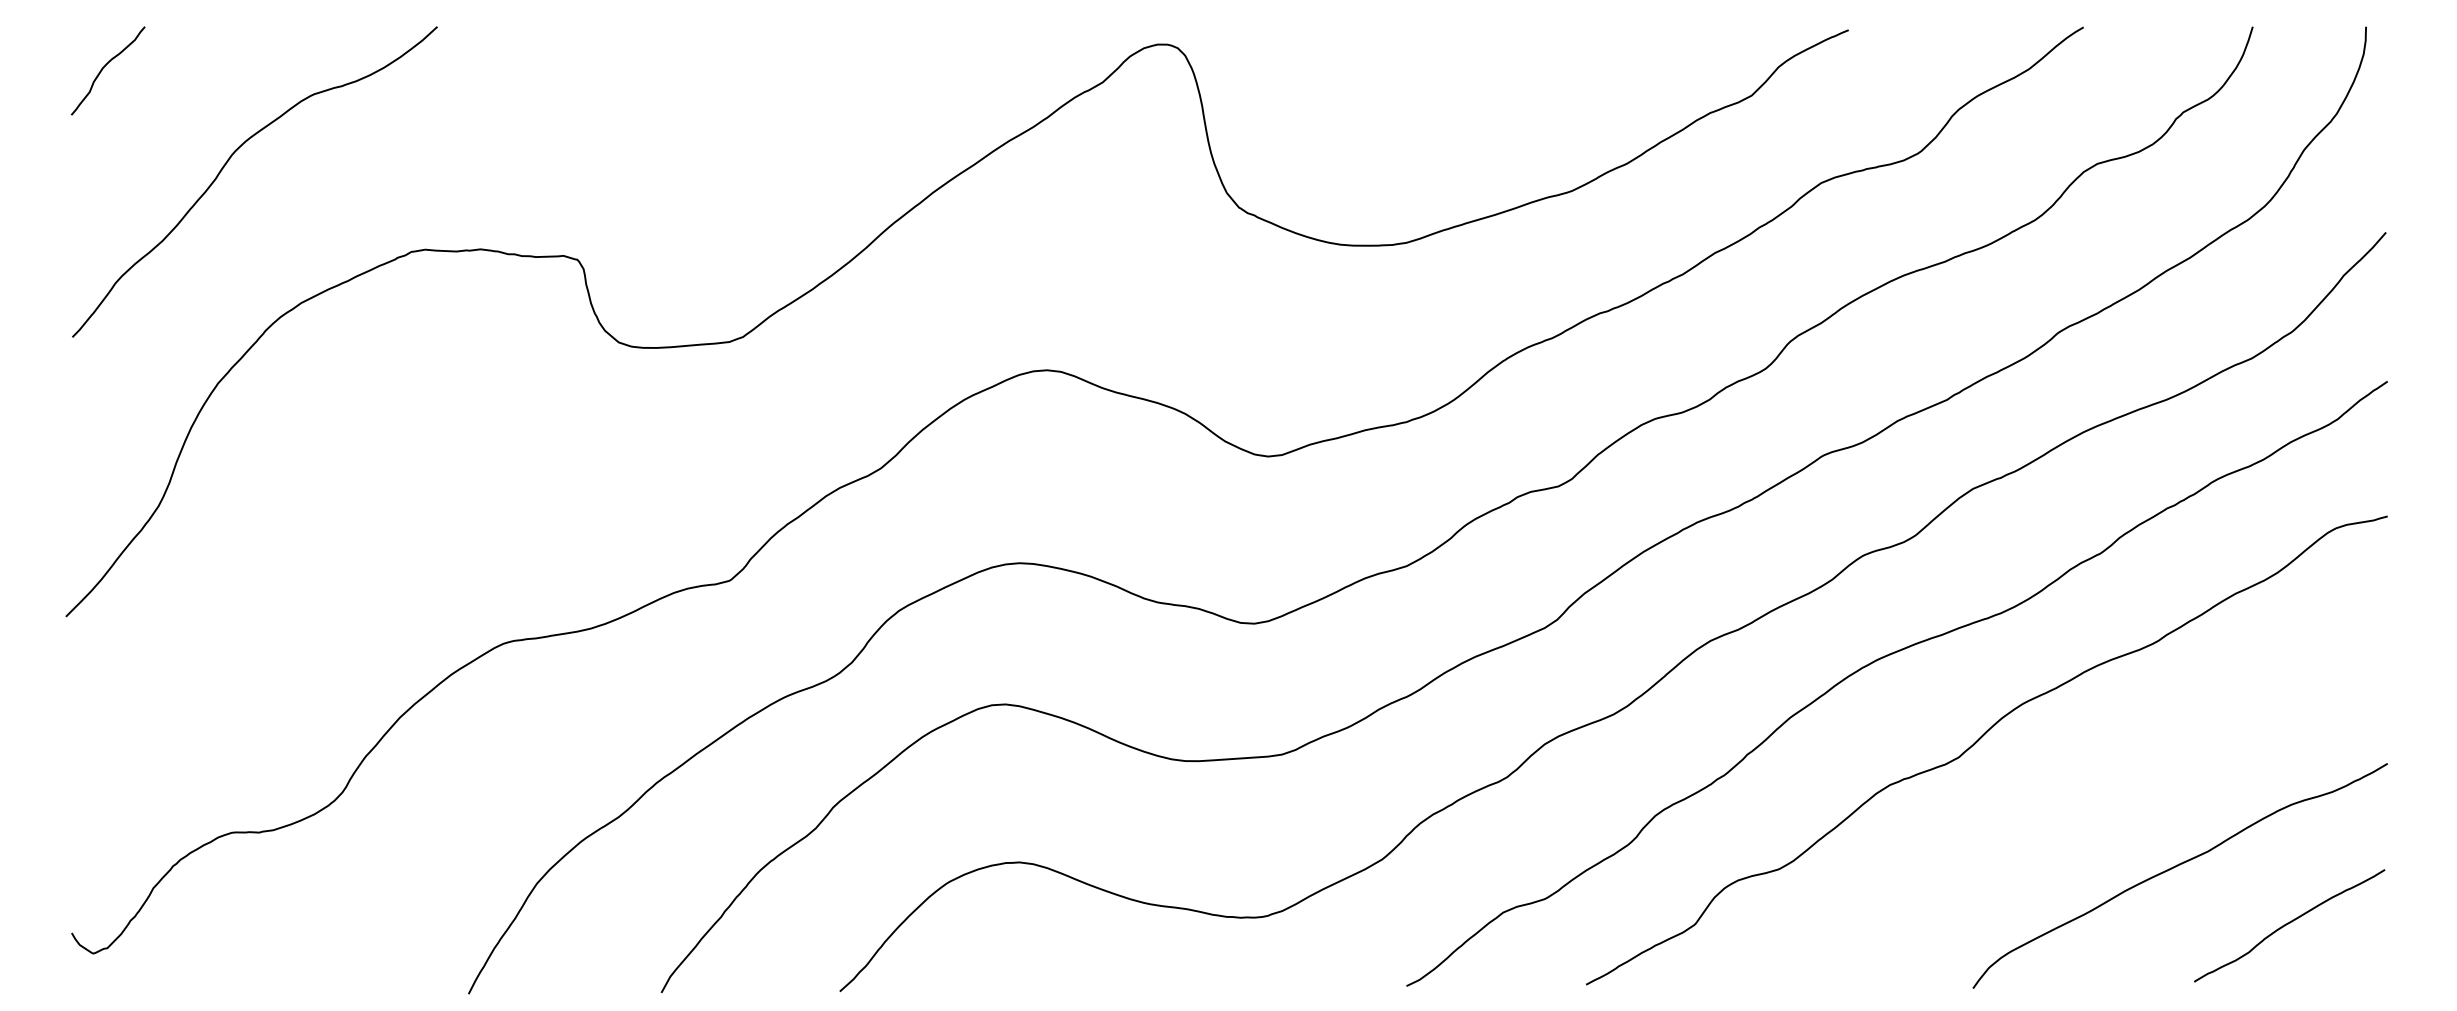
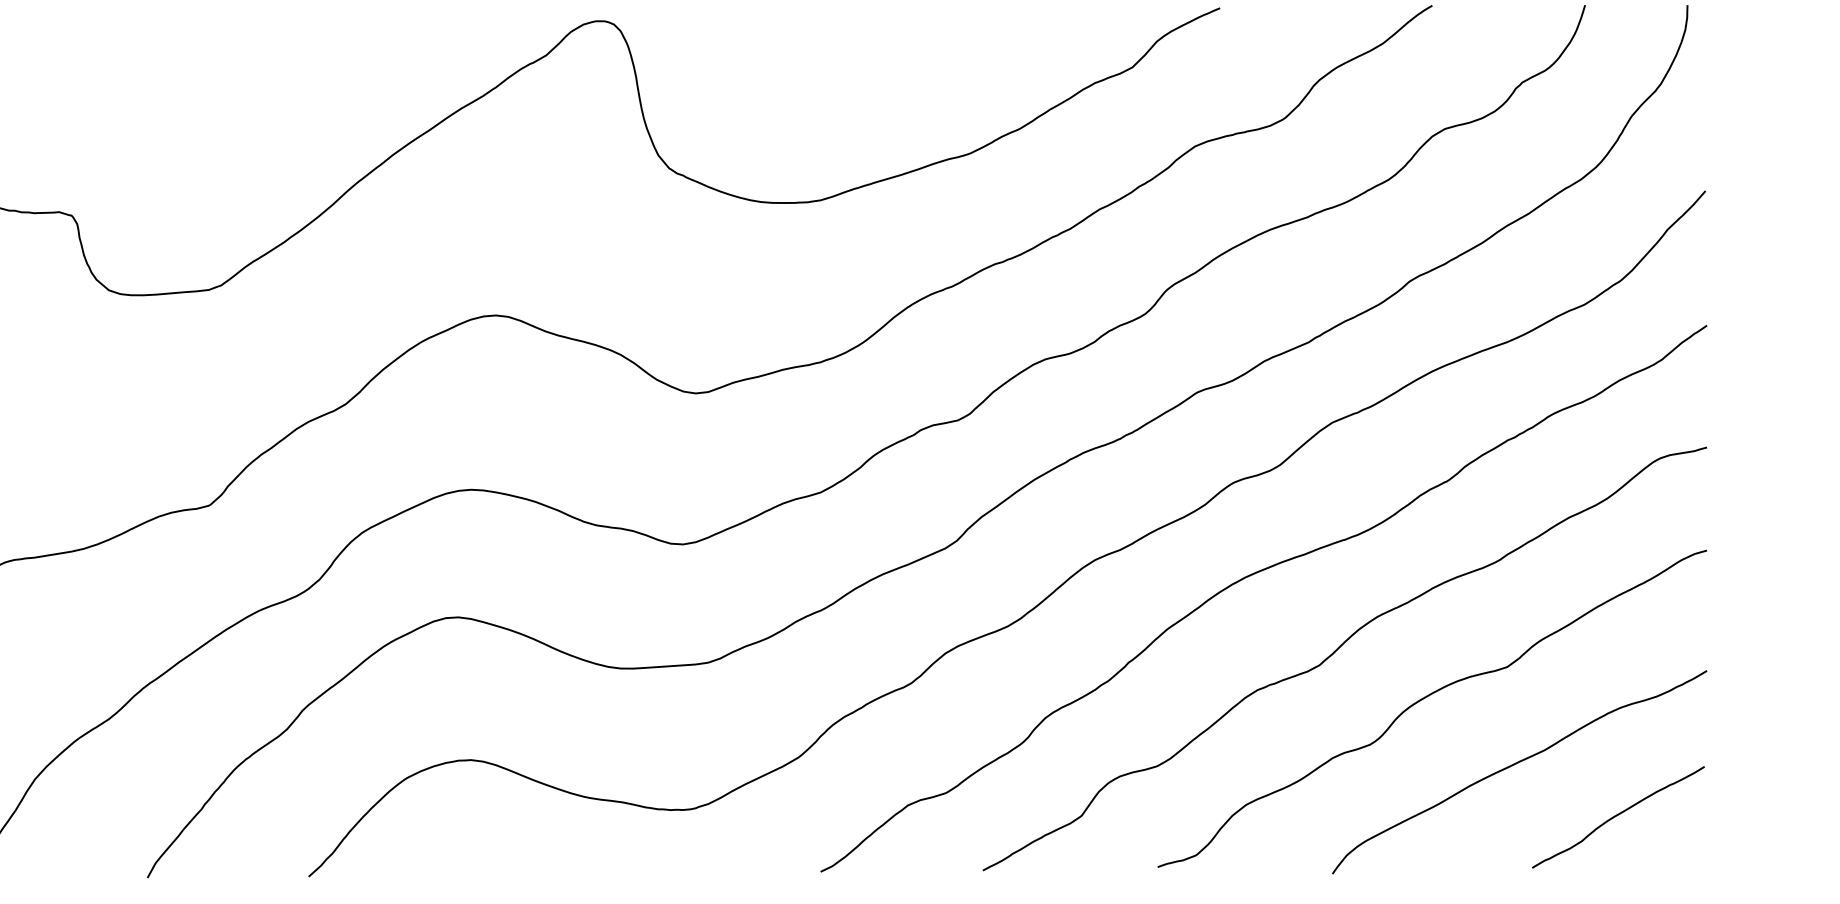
curve: (2077, 793) -> (1426, 697), added

